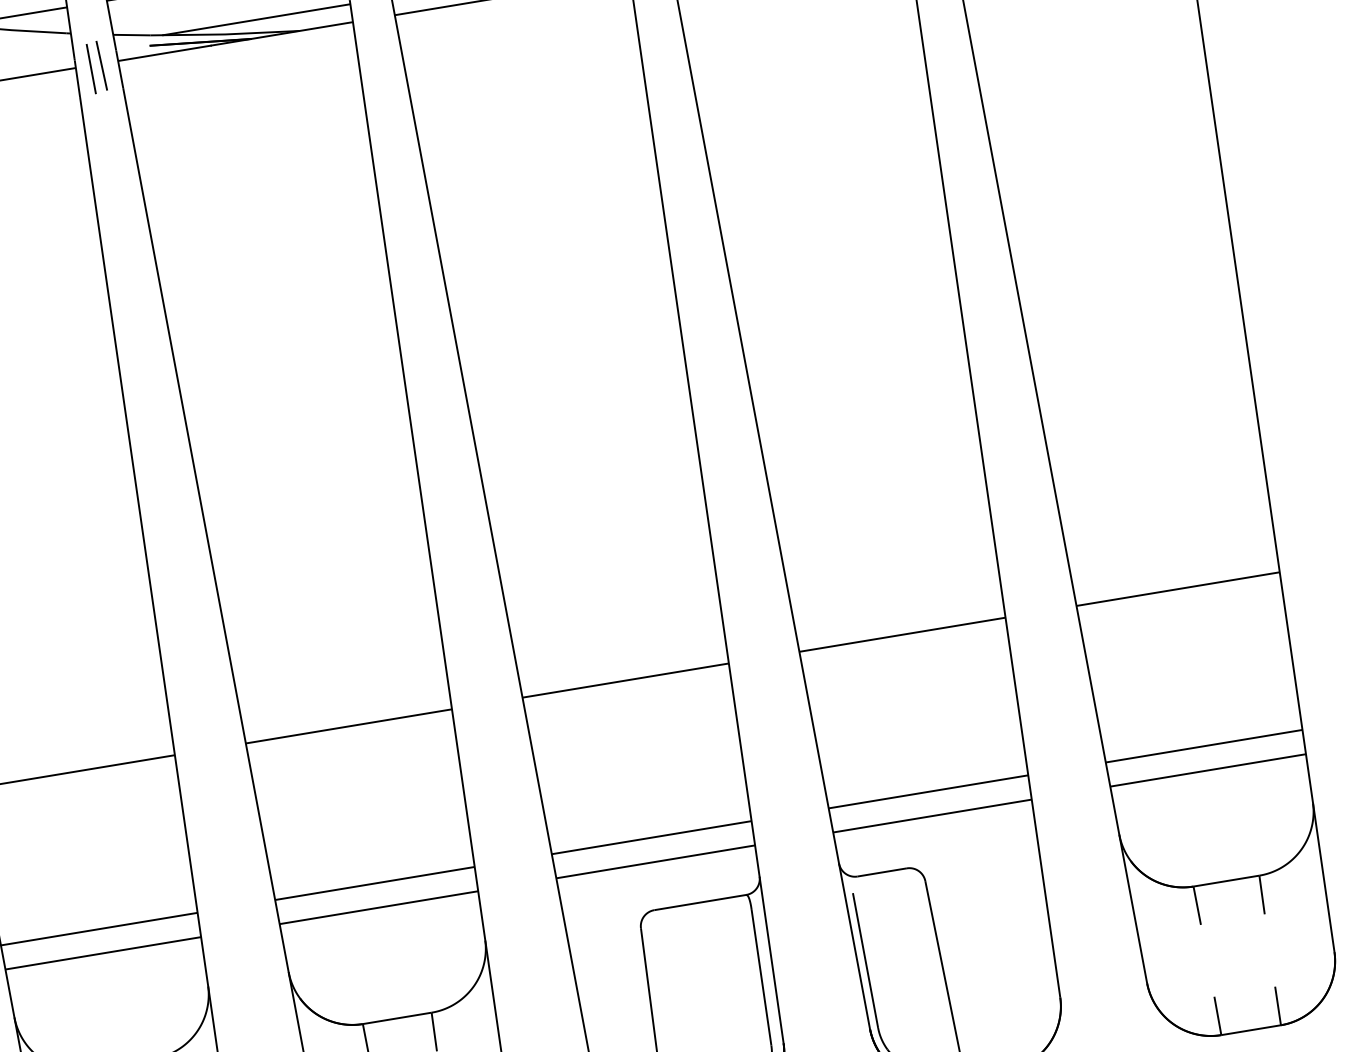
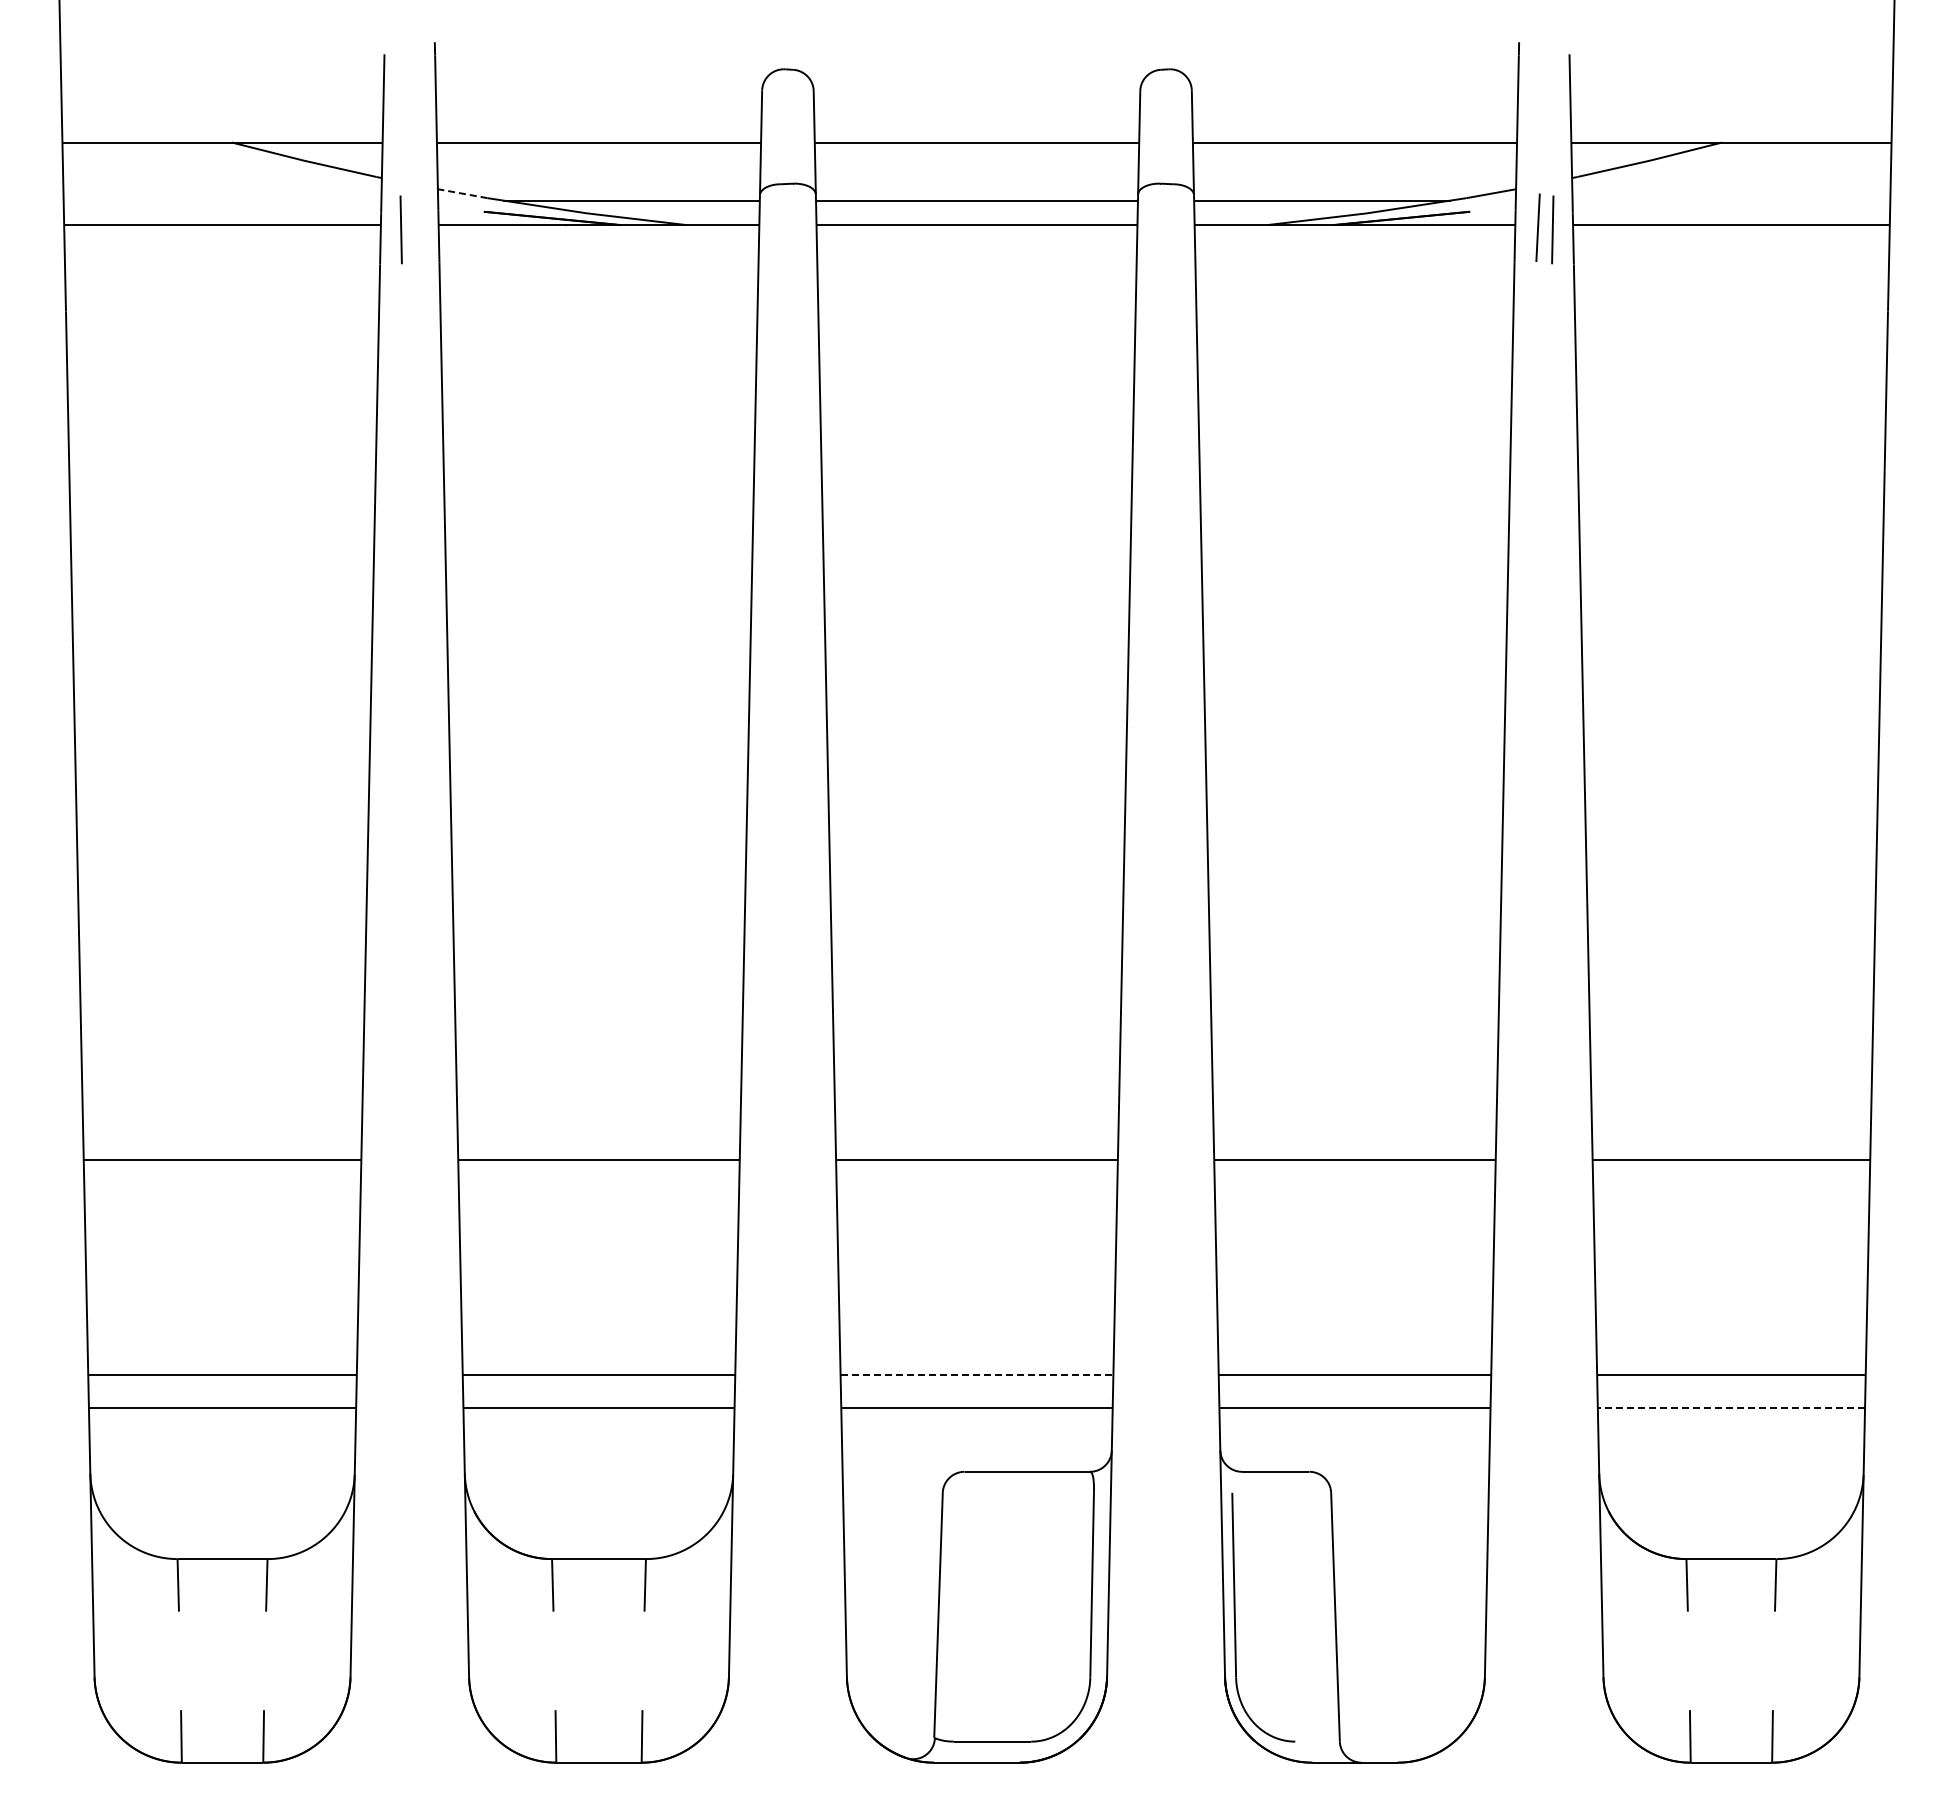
line: (131, 35) -> (462, 193), solid -> dashed
line: (101, 65) -> (415, 227), removed
line: (1208, 770) -> (1731, 1407), solid -> dashed
line: (652, 837) -> (977, 1374), solid -> dashed

